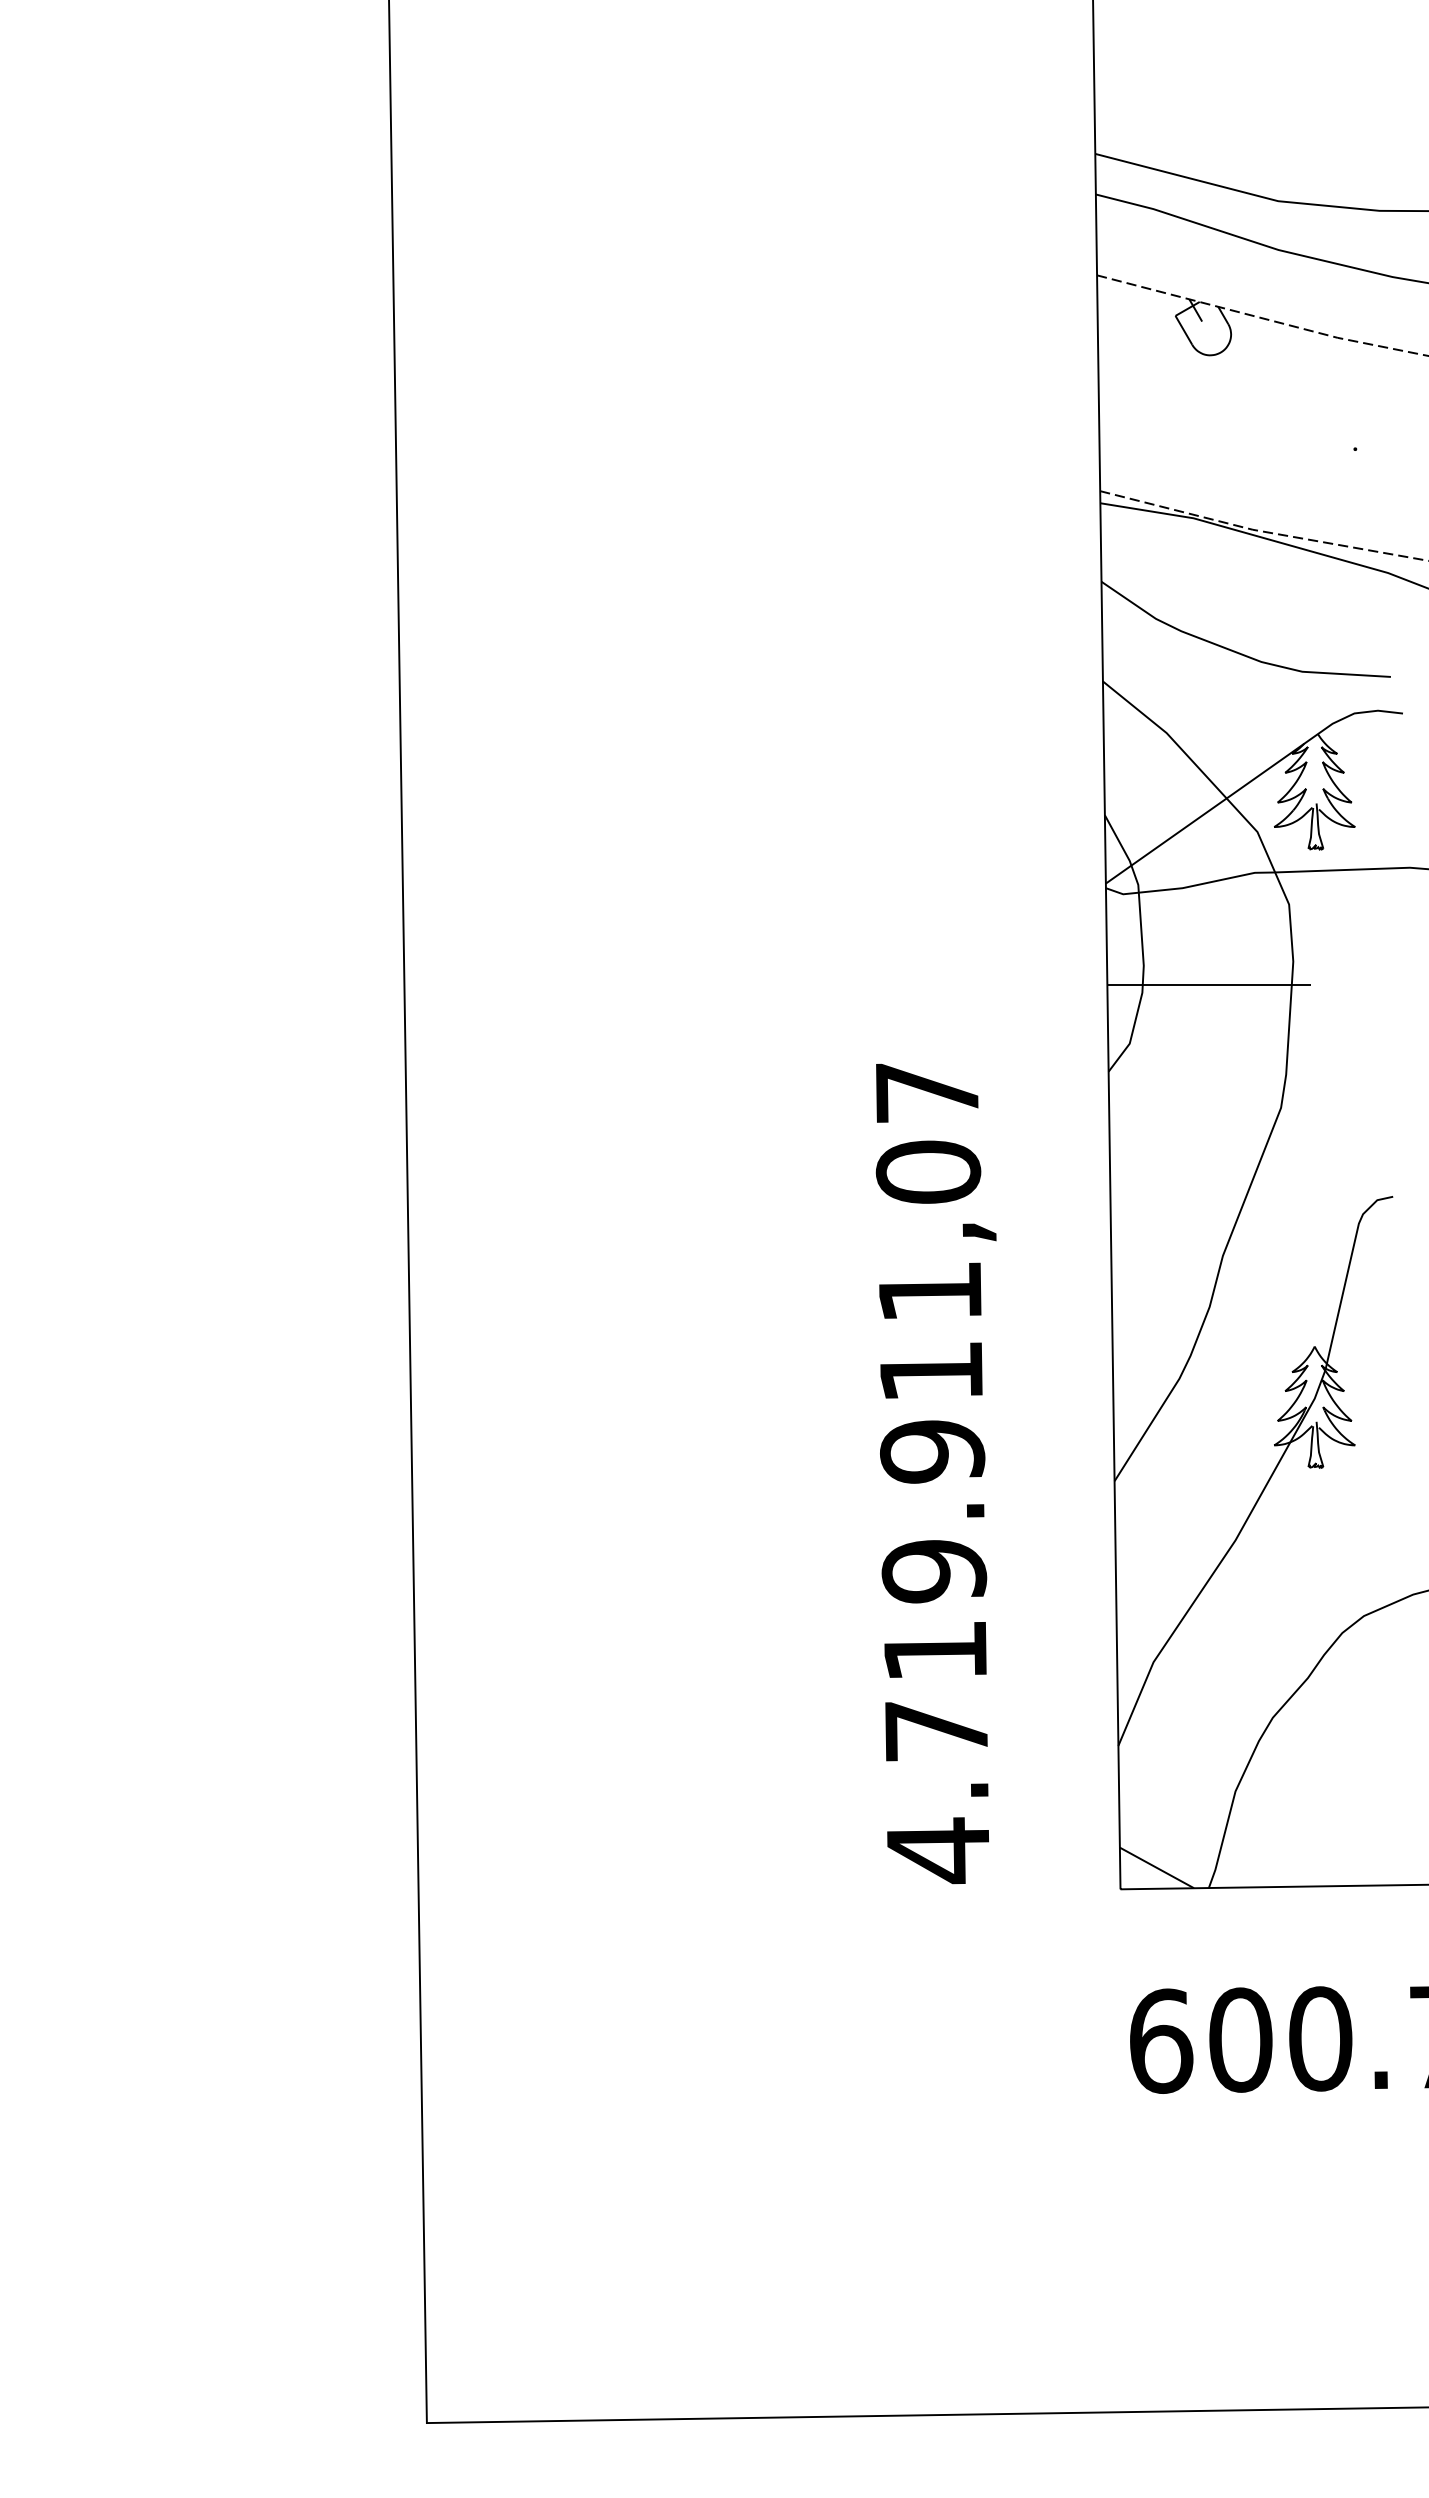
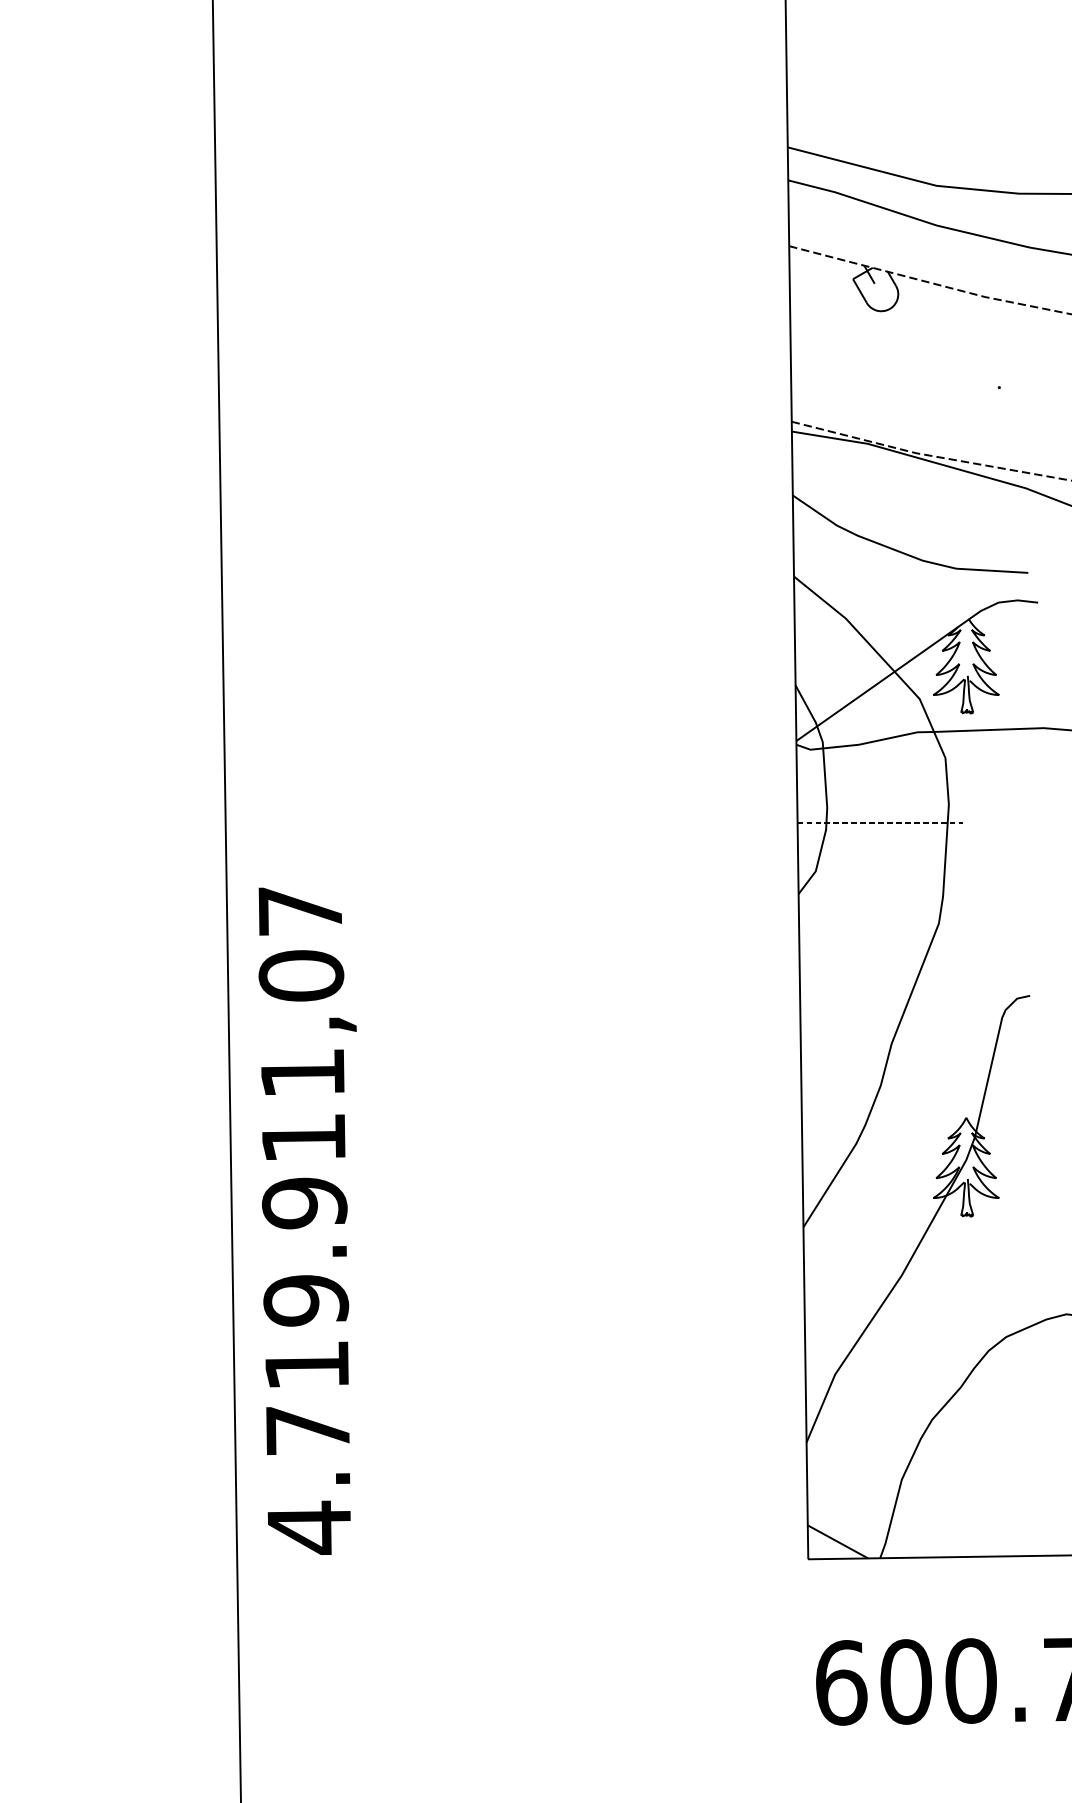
line: (1209, 984) -> (880, 823), solid -> dashed
text: (935, 1473) -> (307, 1220), moved

